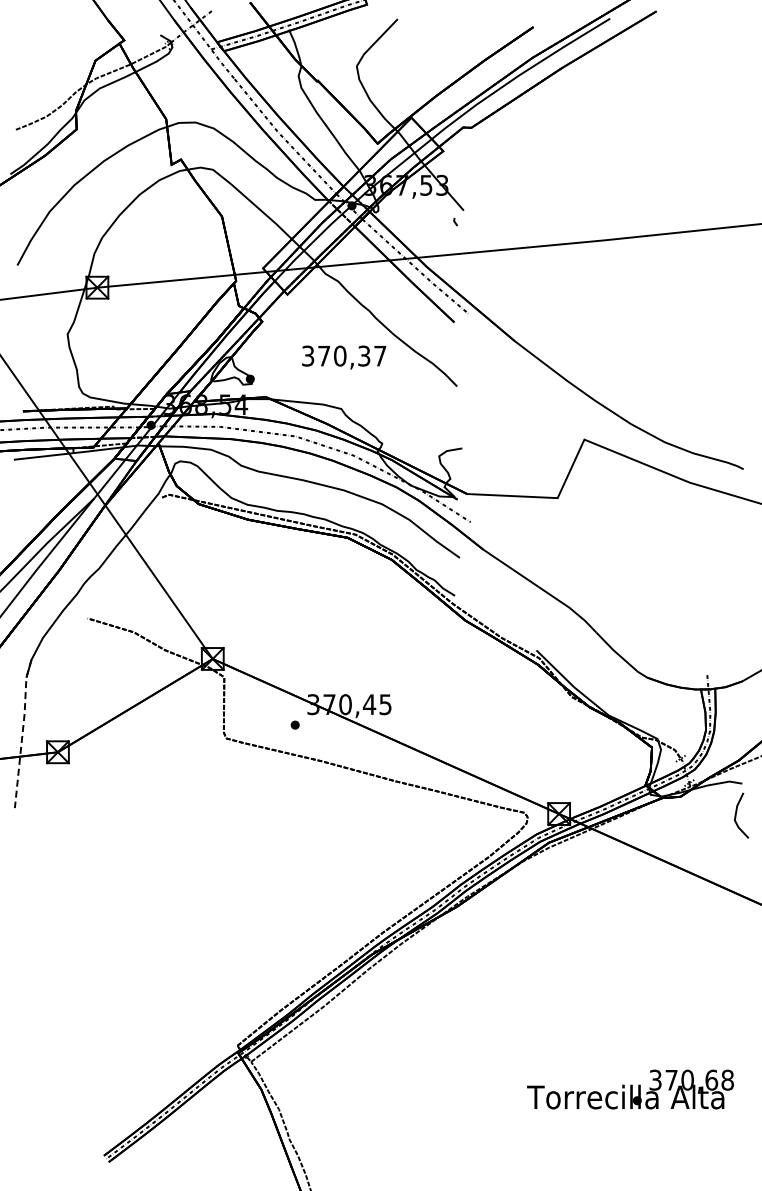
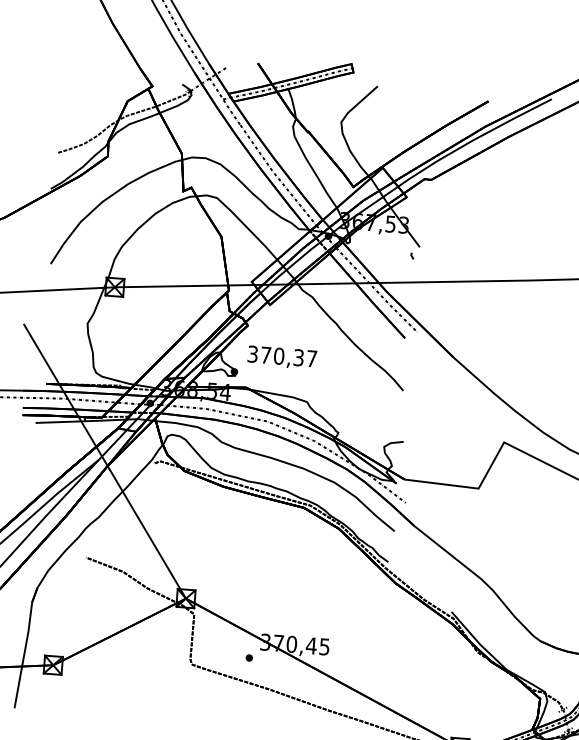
text: (344, 357) -> (282, 357), moved
line: (22, 732) -> (25, 646), dashed -> solid

